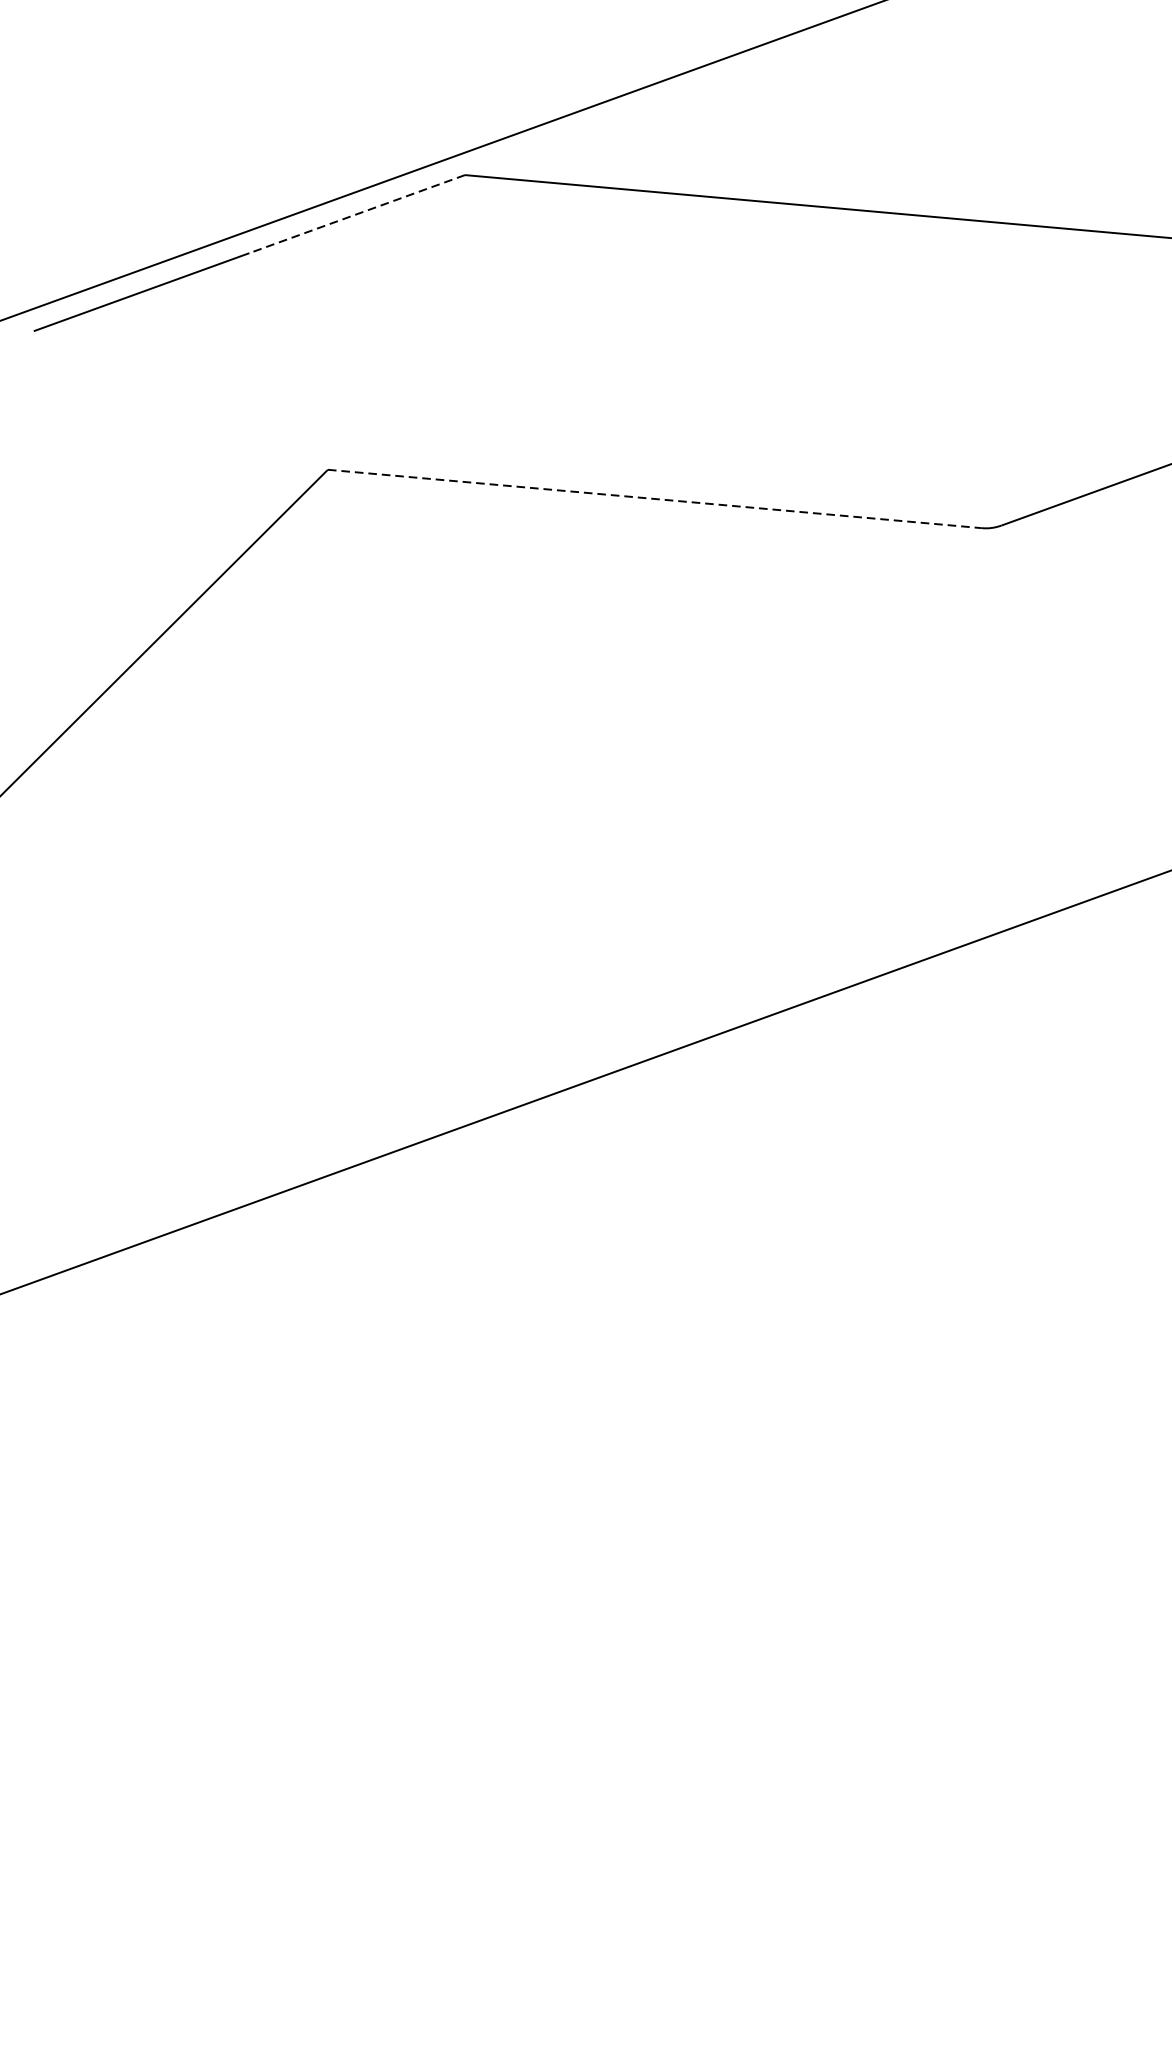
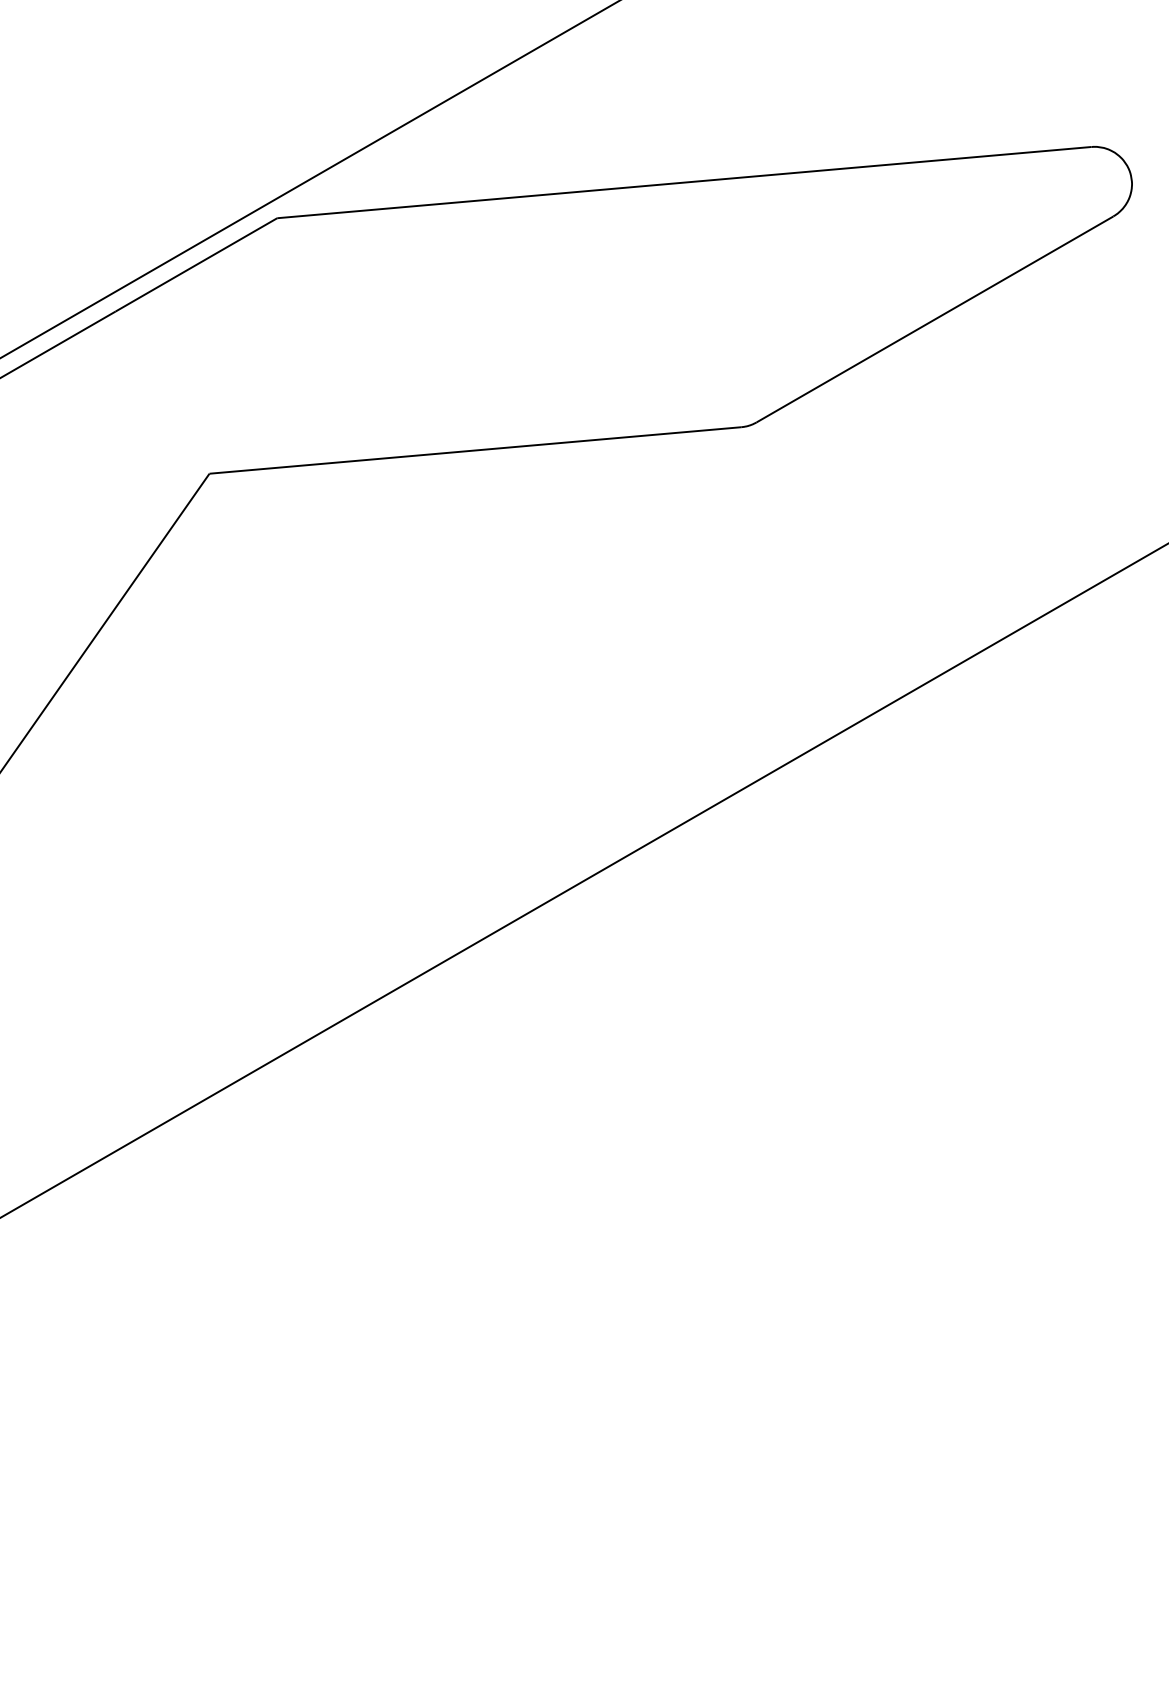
line: (357, 214) -> (196, 265), dashed -> solid
line: (654, 499) -> (475, 450), dashed -> solid

